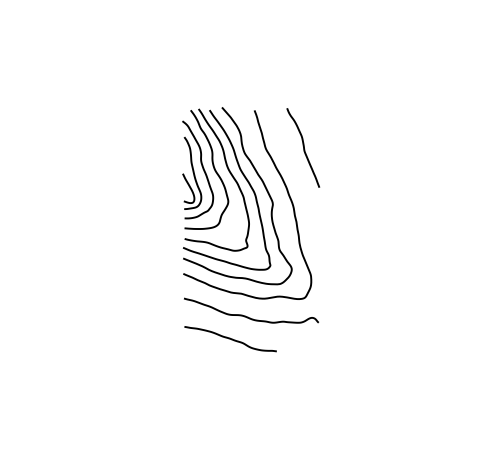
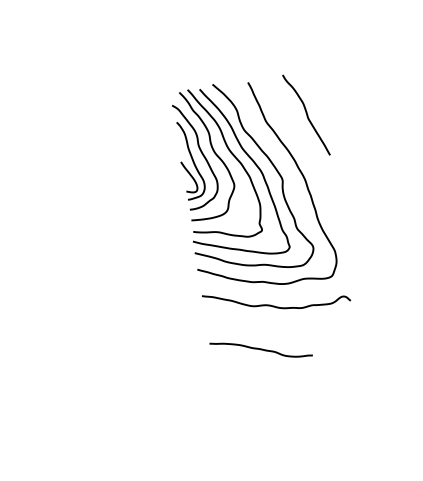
curve: (230, 339) -> (261, 350), moved

